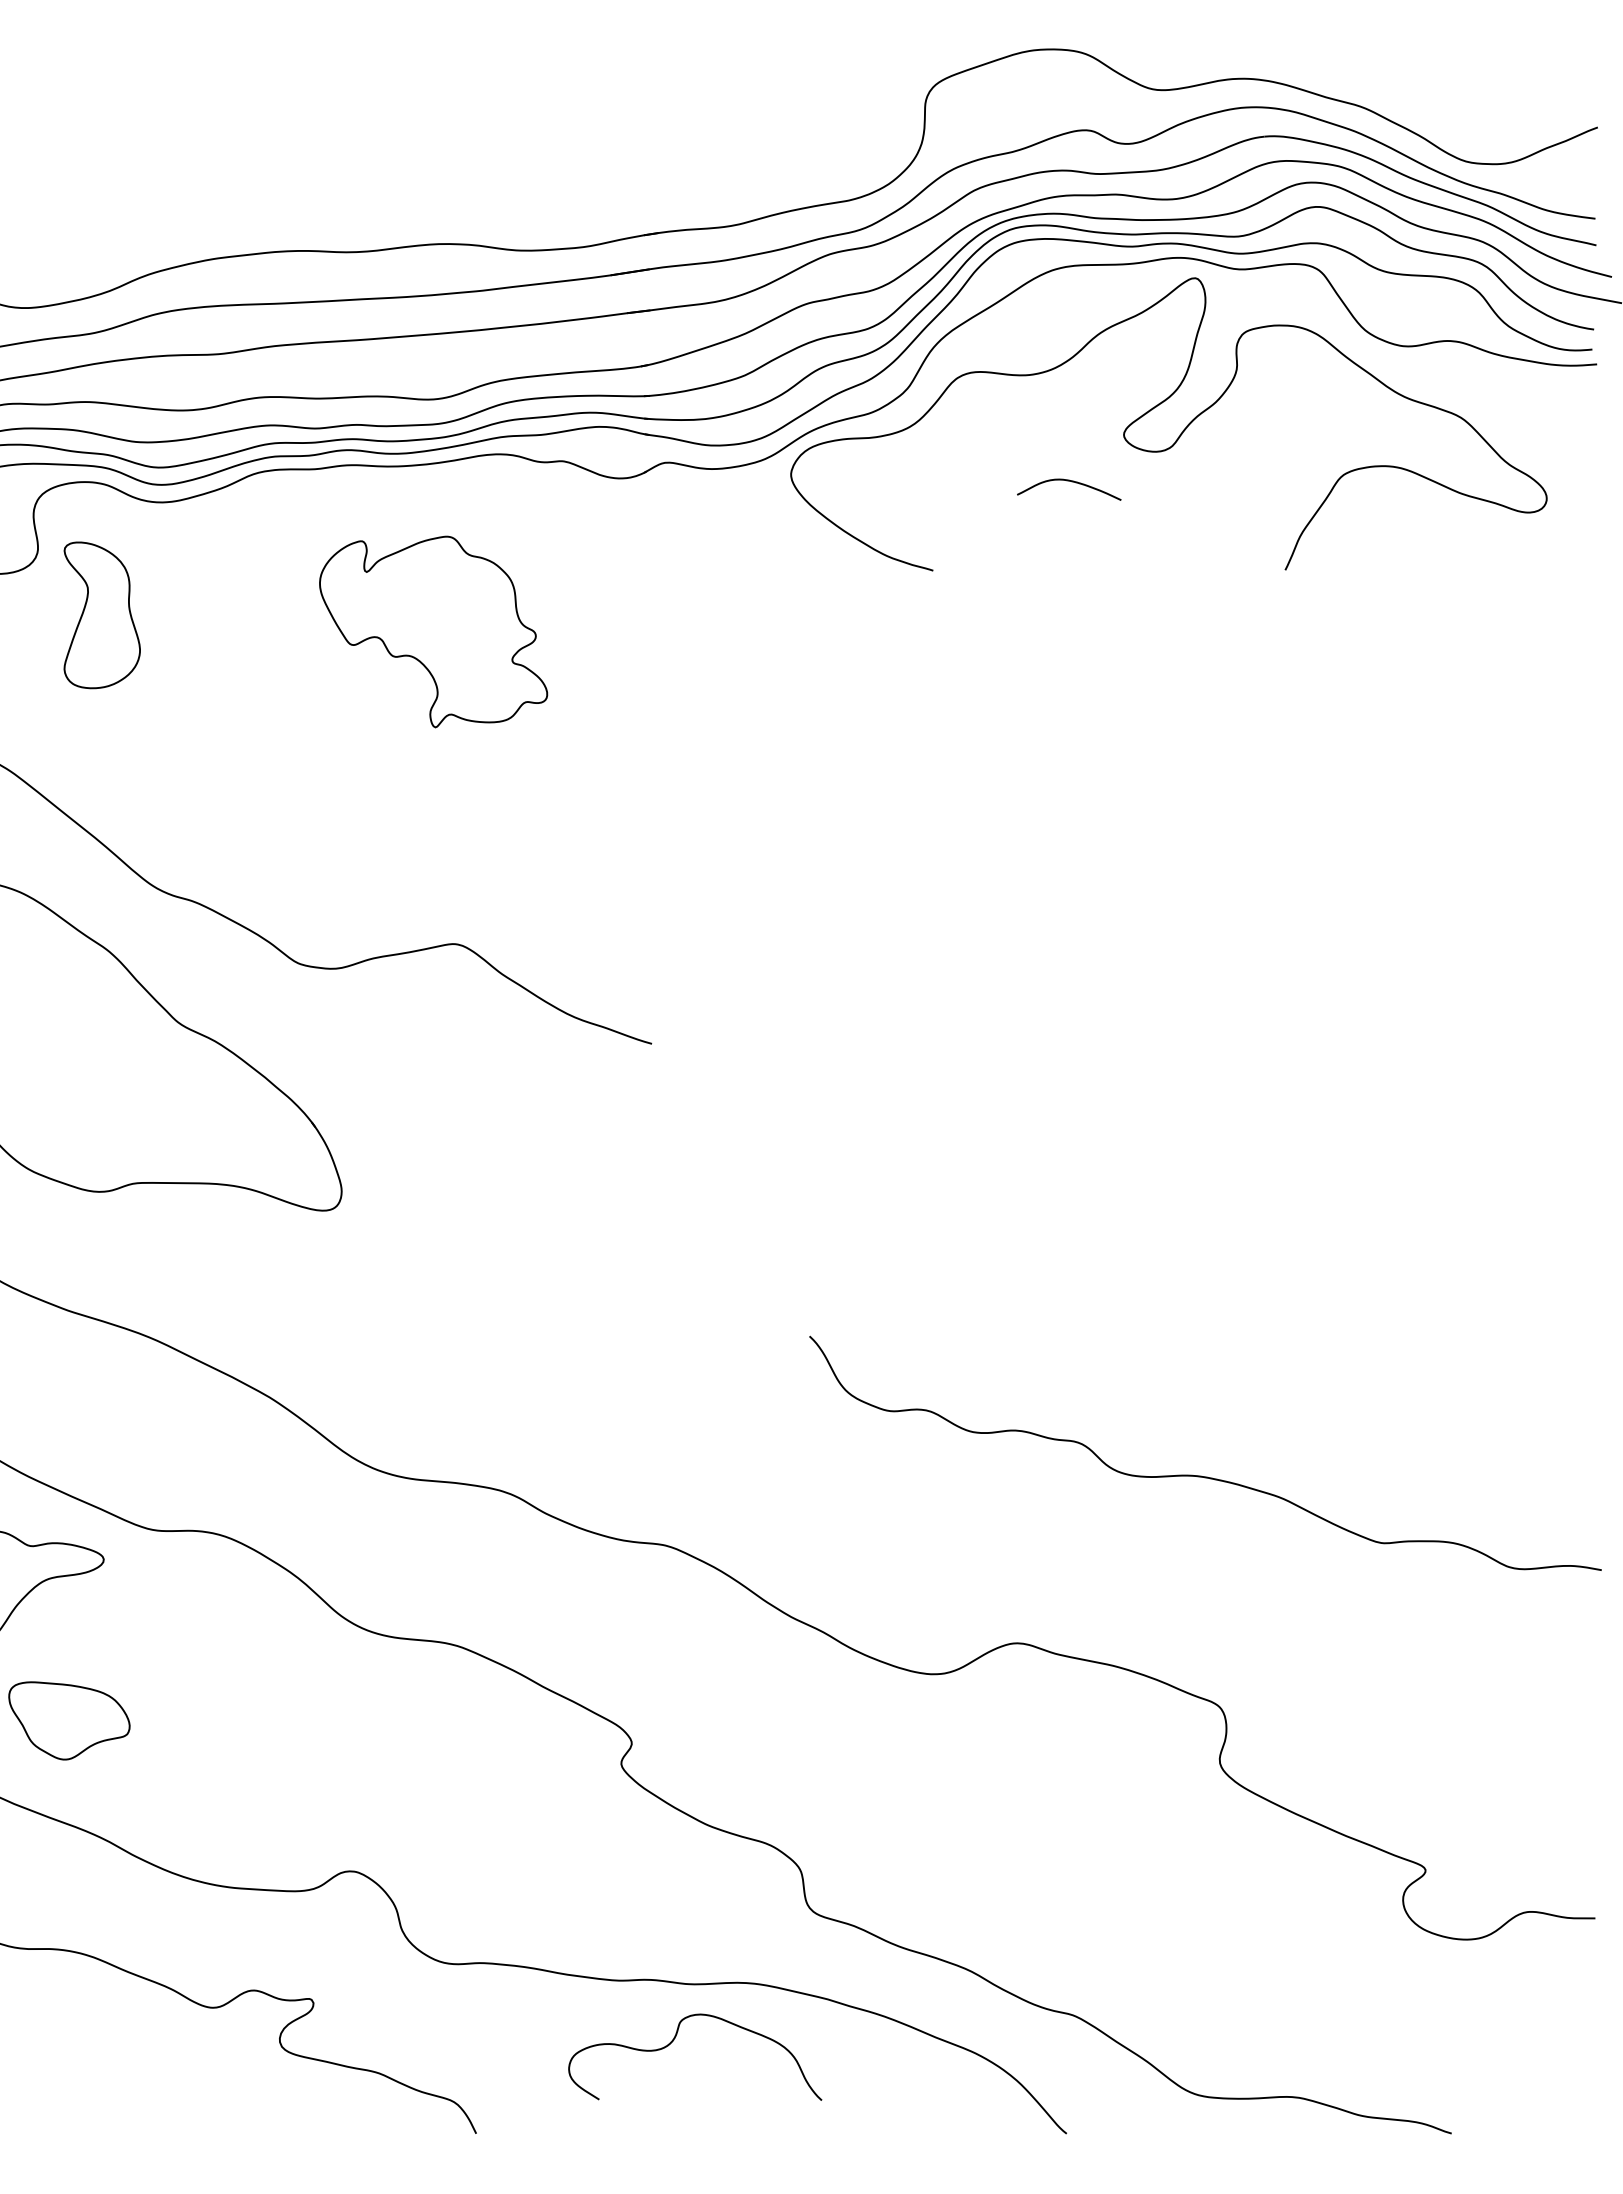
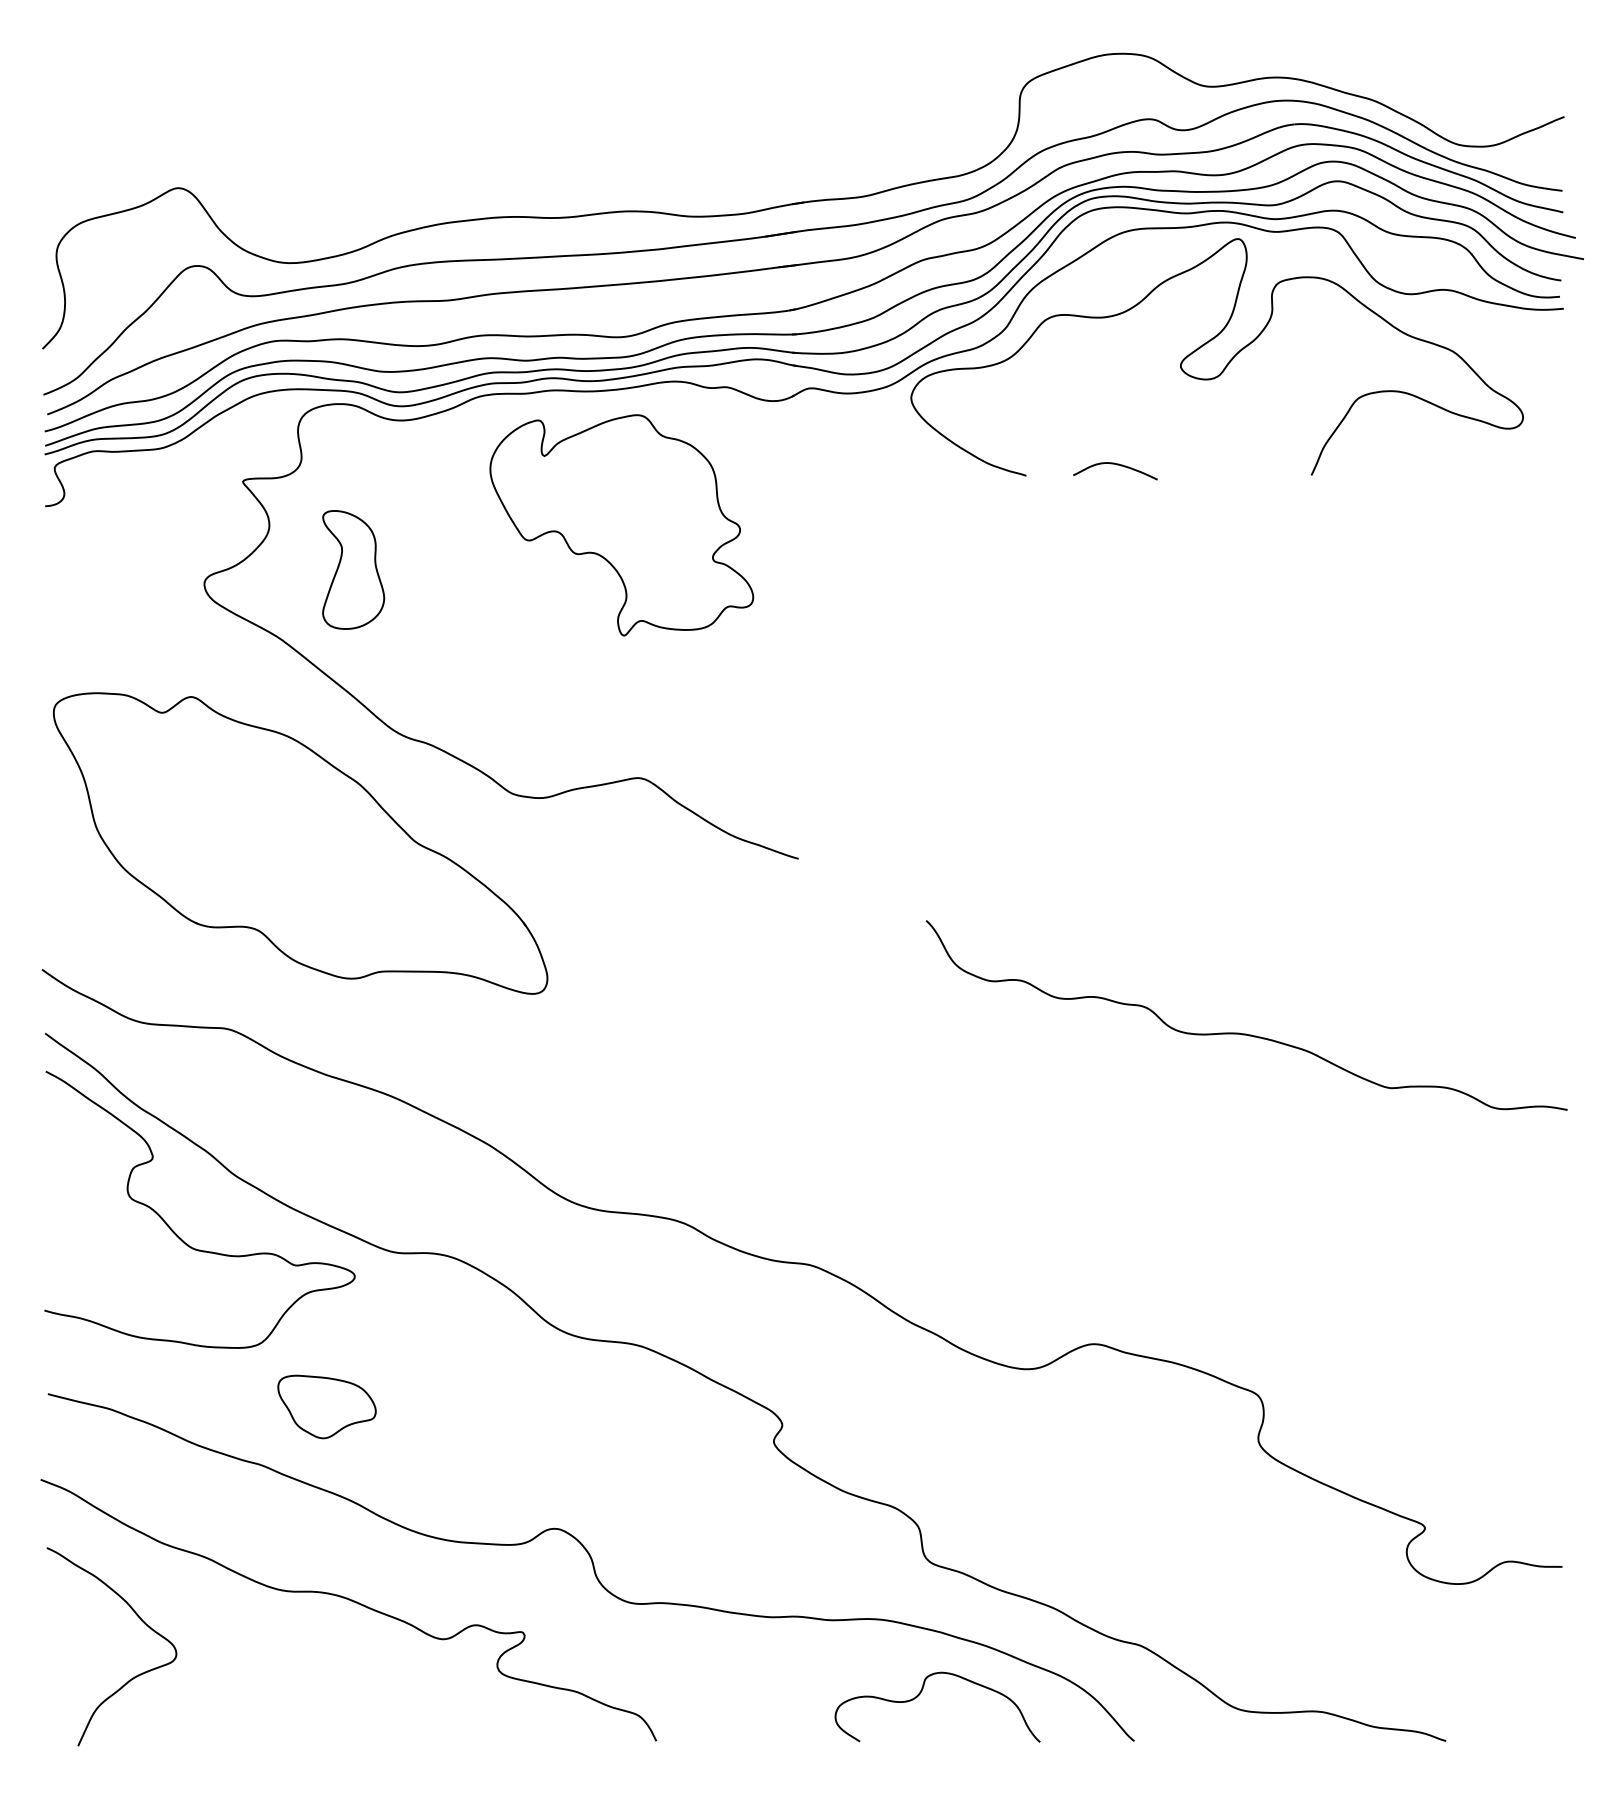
curve: (1070, 482) -> (1116, 465), moved
part: (102, 614) -> (353, 569), moved
part: (433, 632) -> (621, 525), size x1.43
curve: (1205, 1475) -> (1246, 1033), moved
curve: (674, 2041) -> (920, 1694), moved

